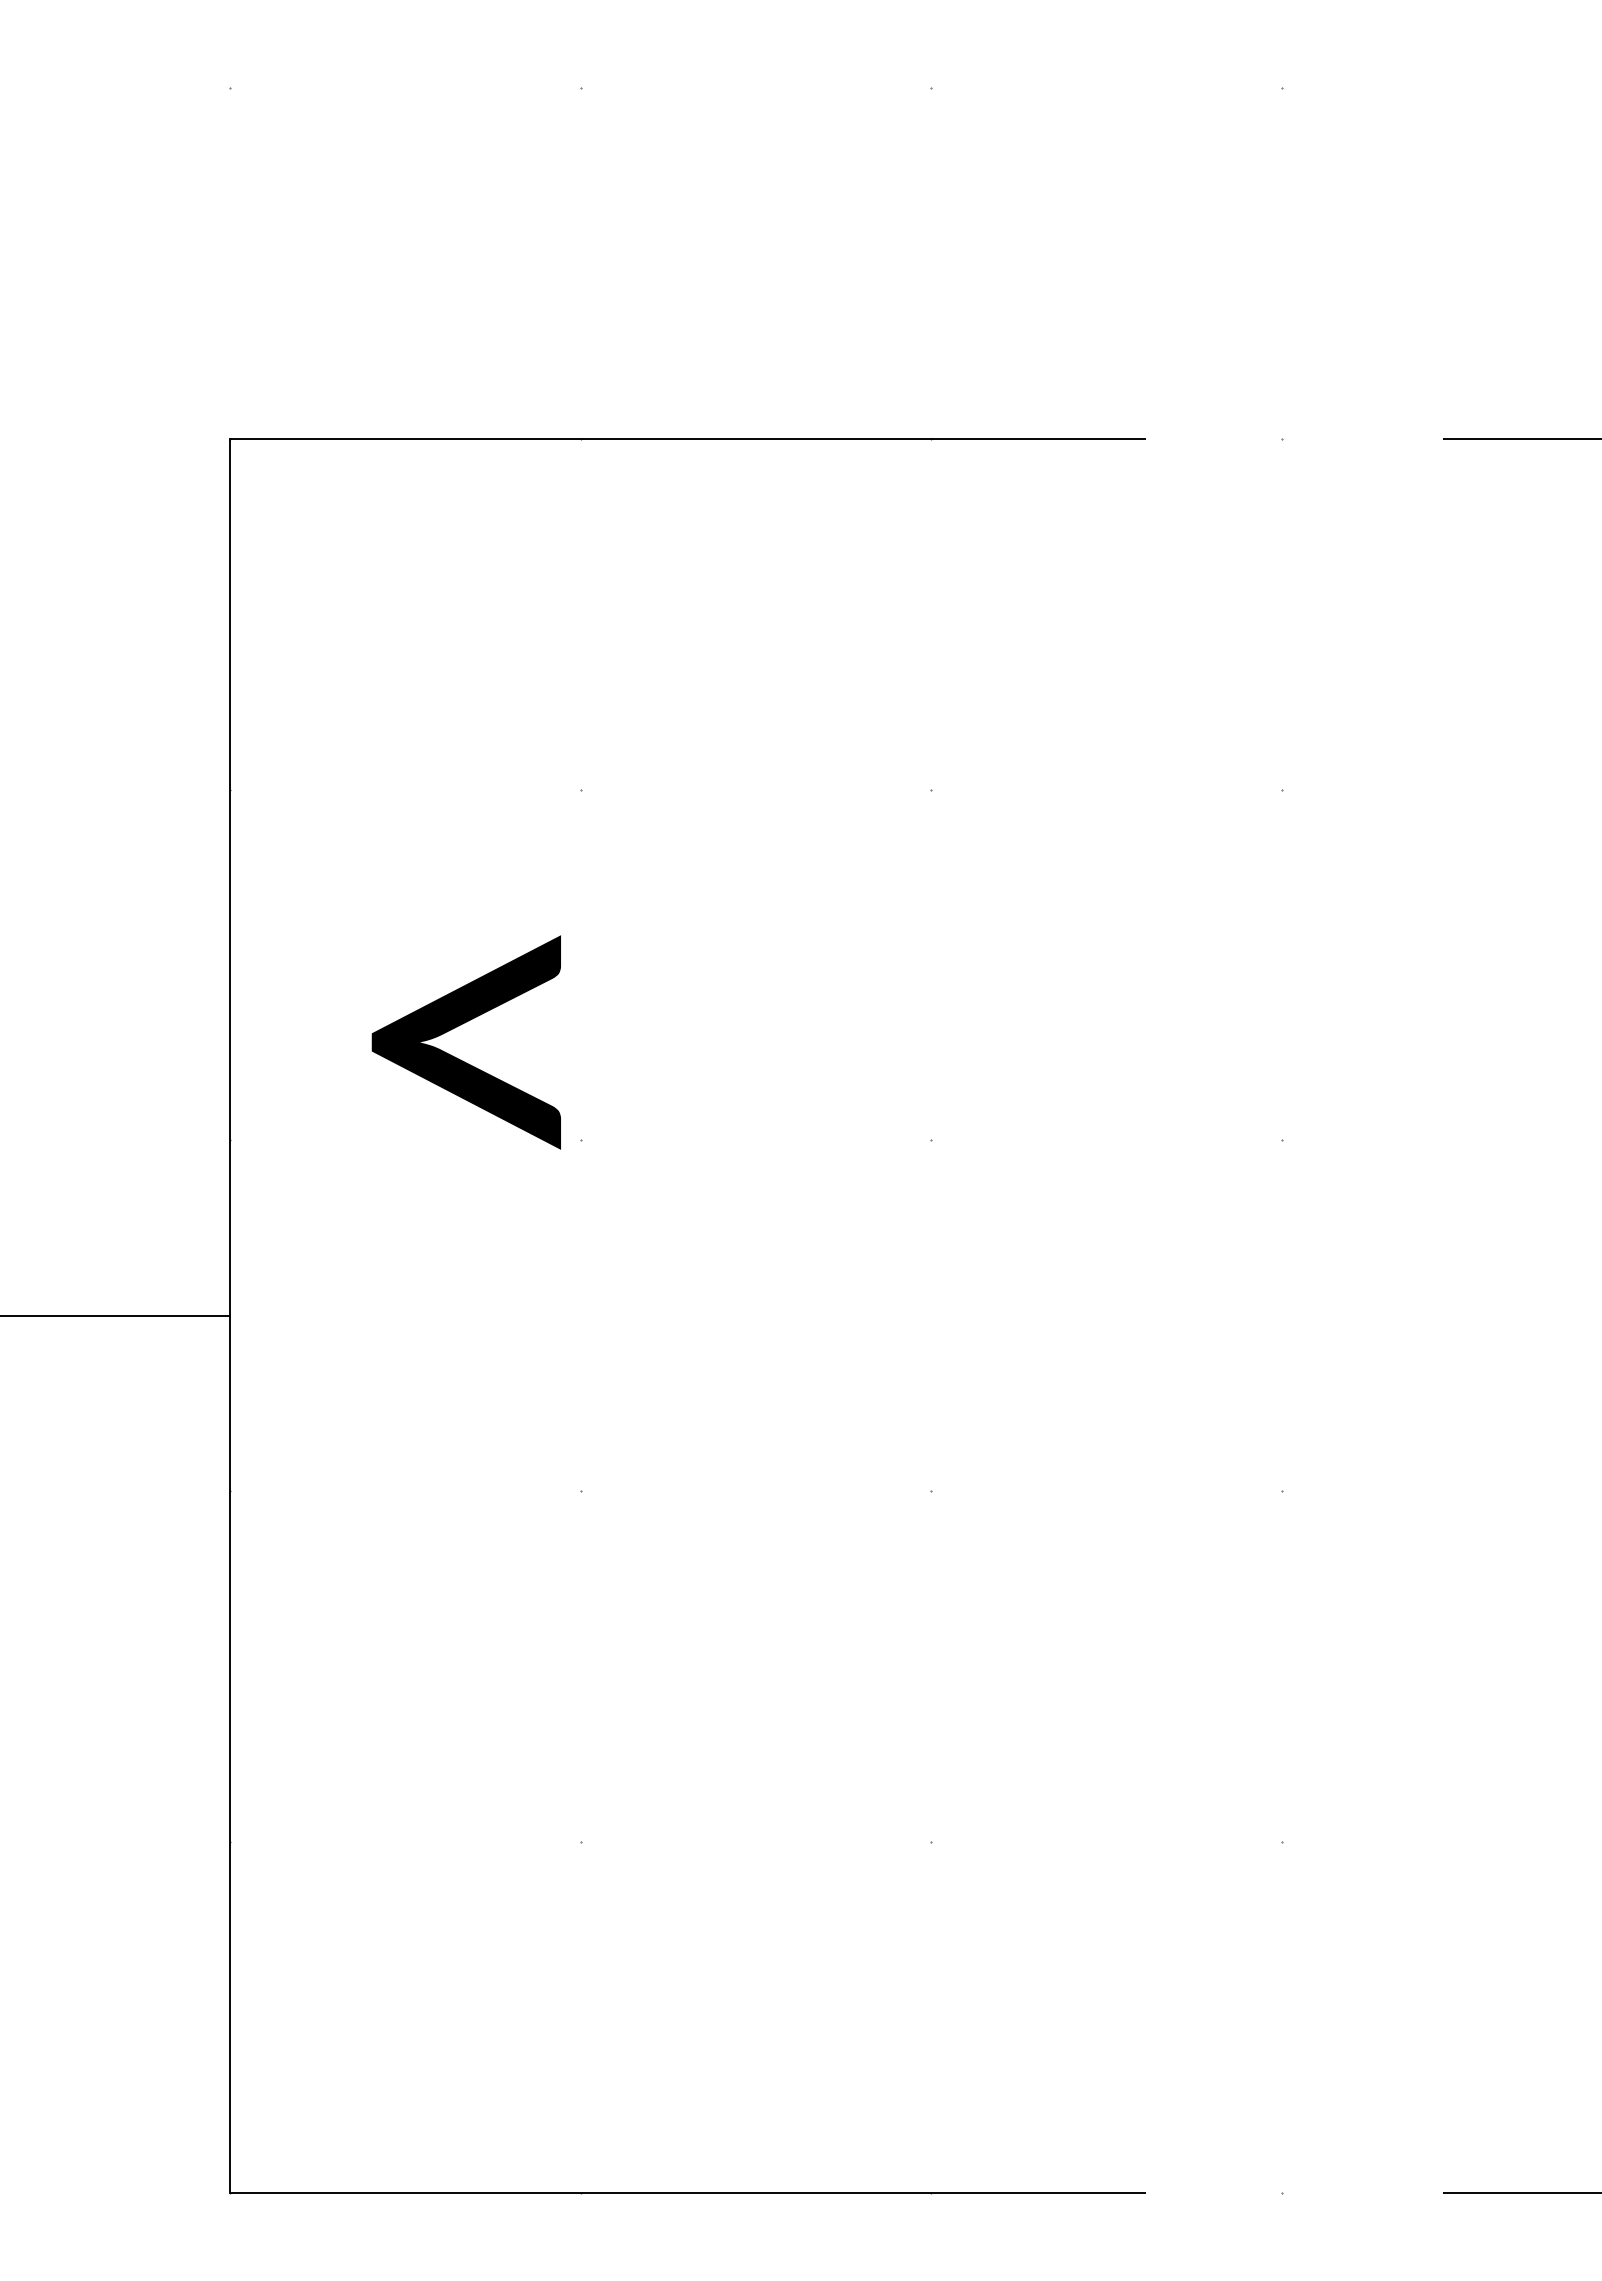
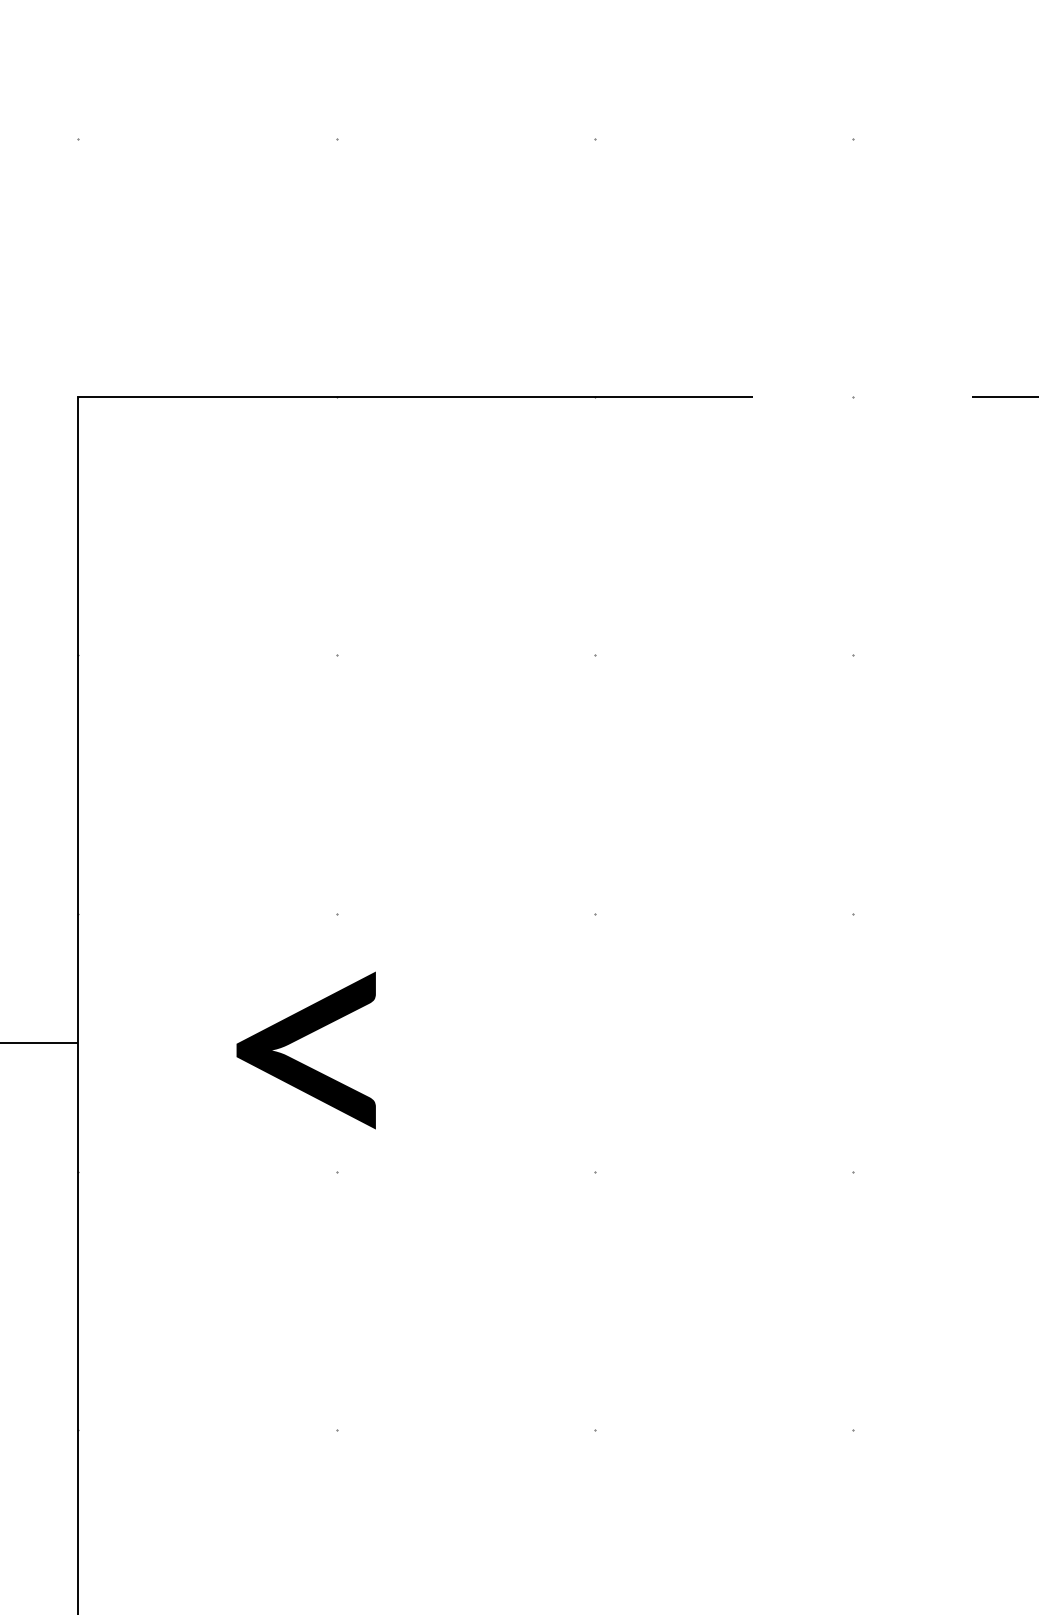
text: (465, 1042) -> (305, 1050), moved

